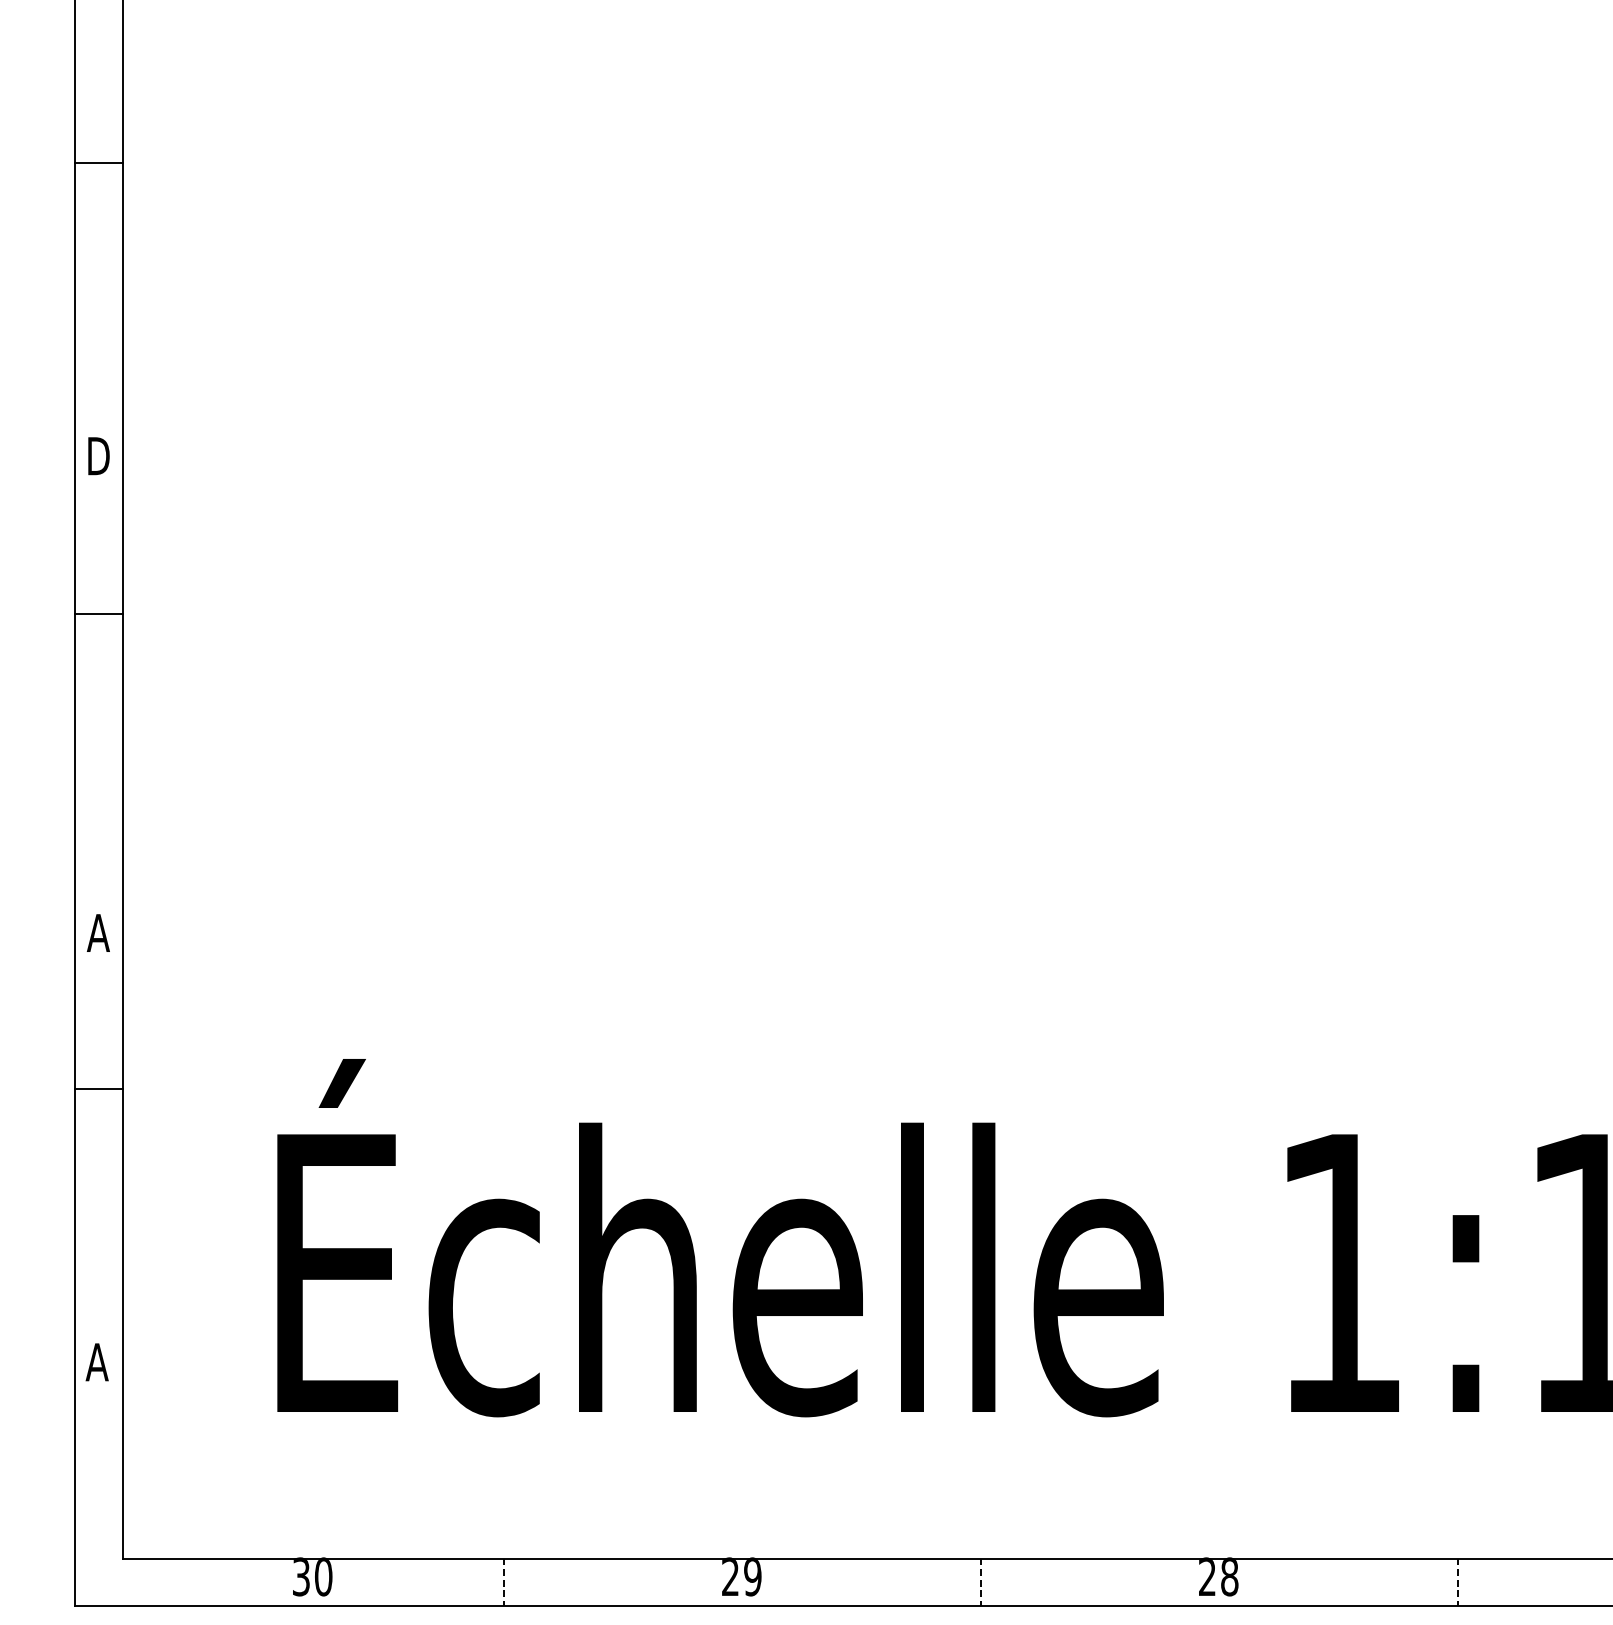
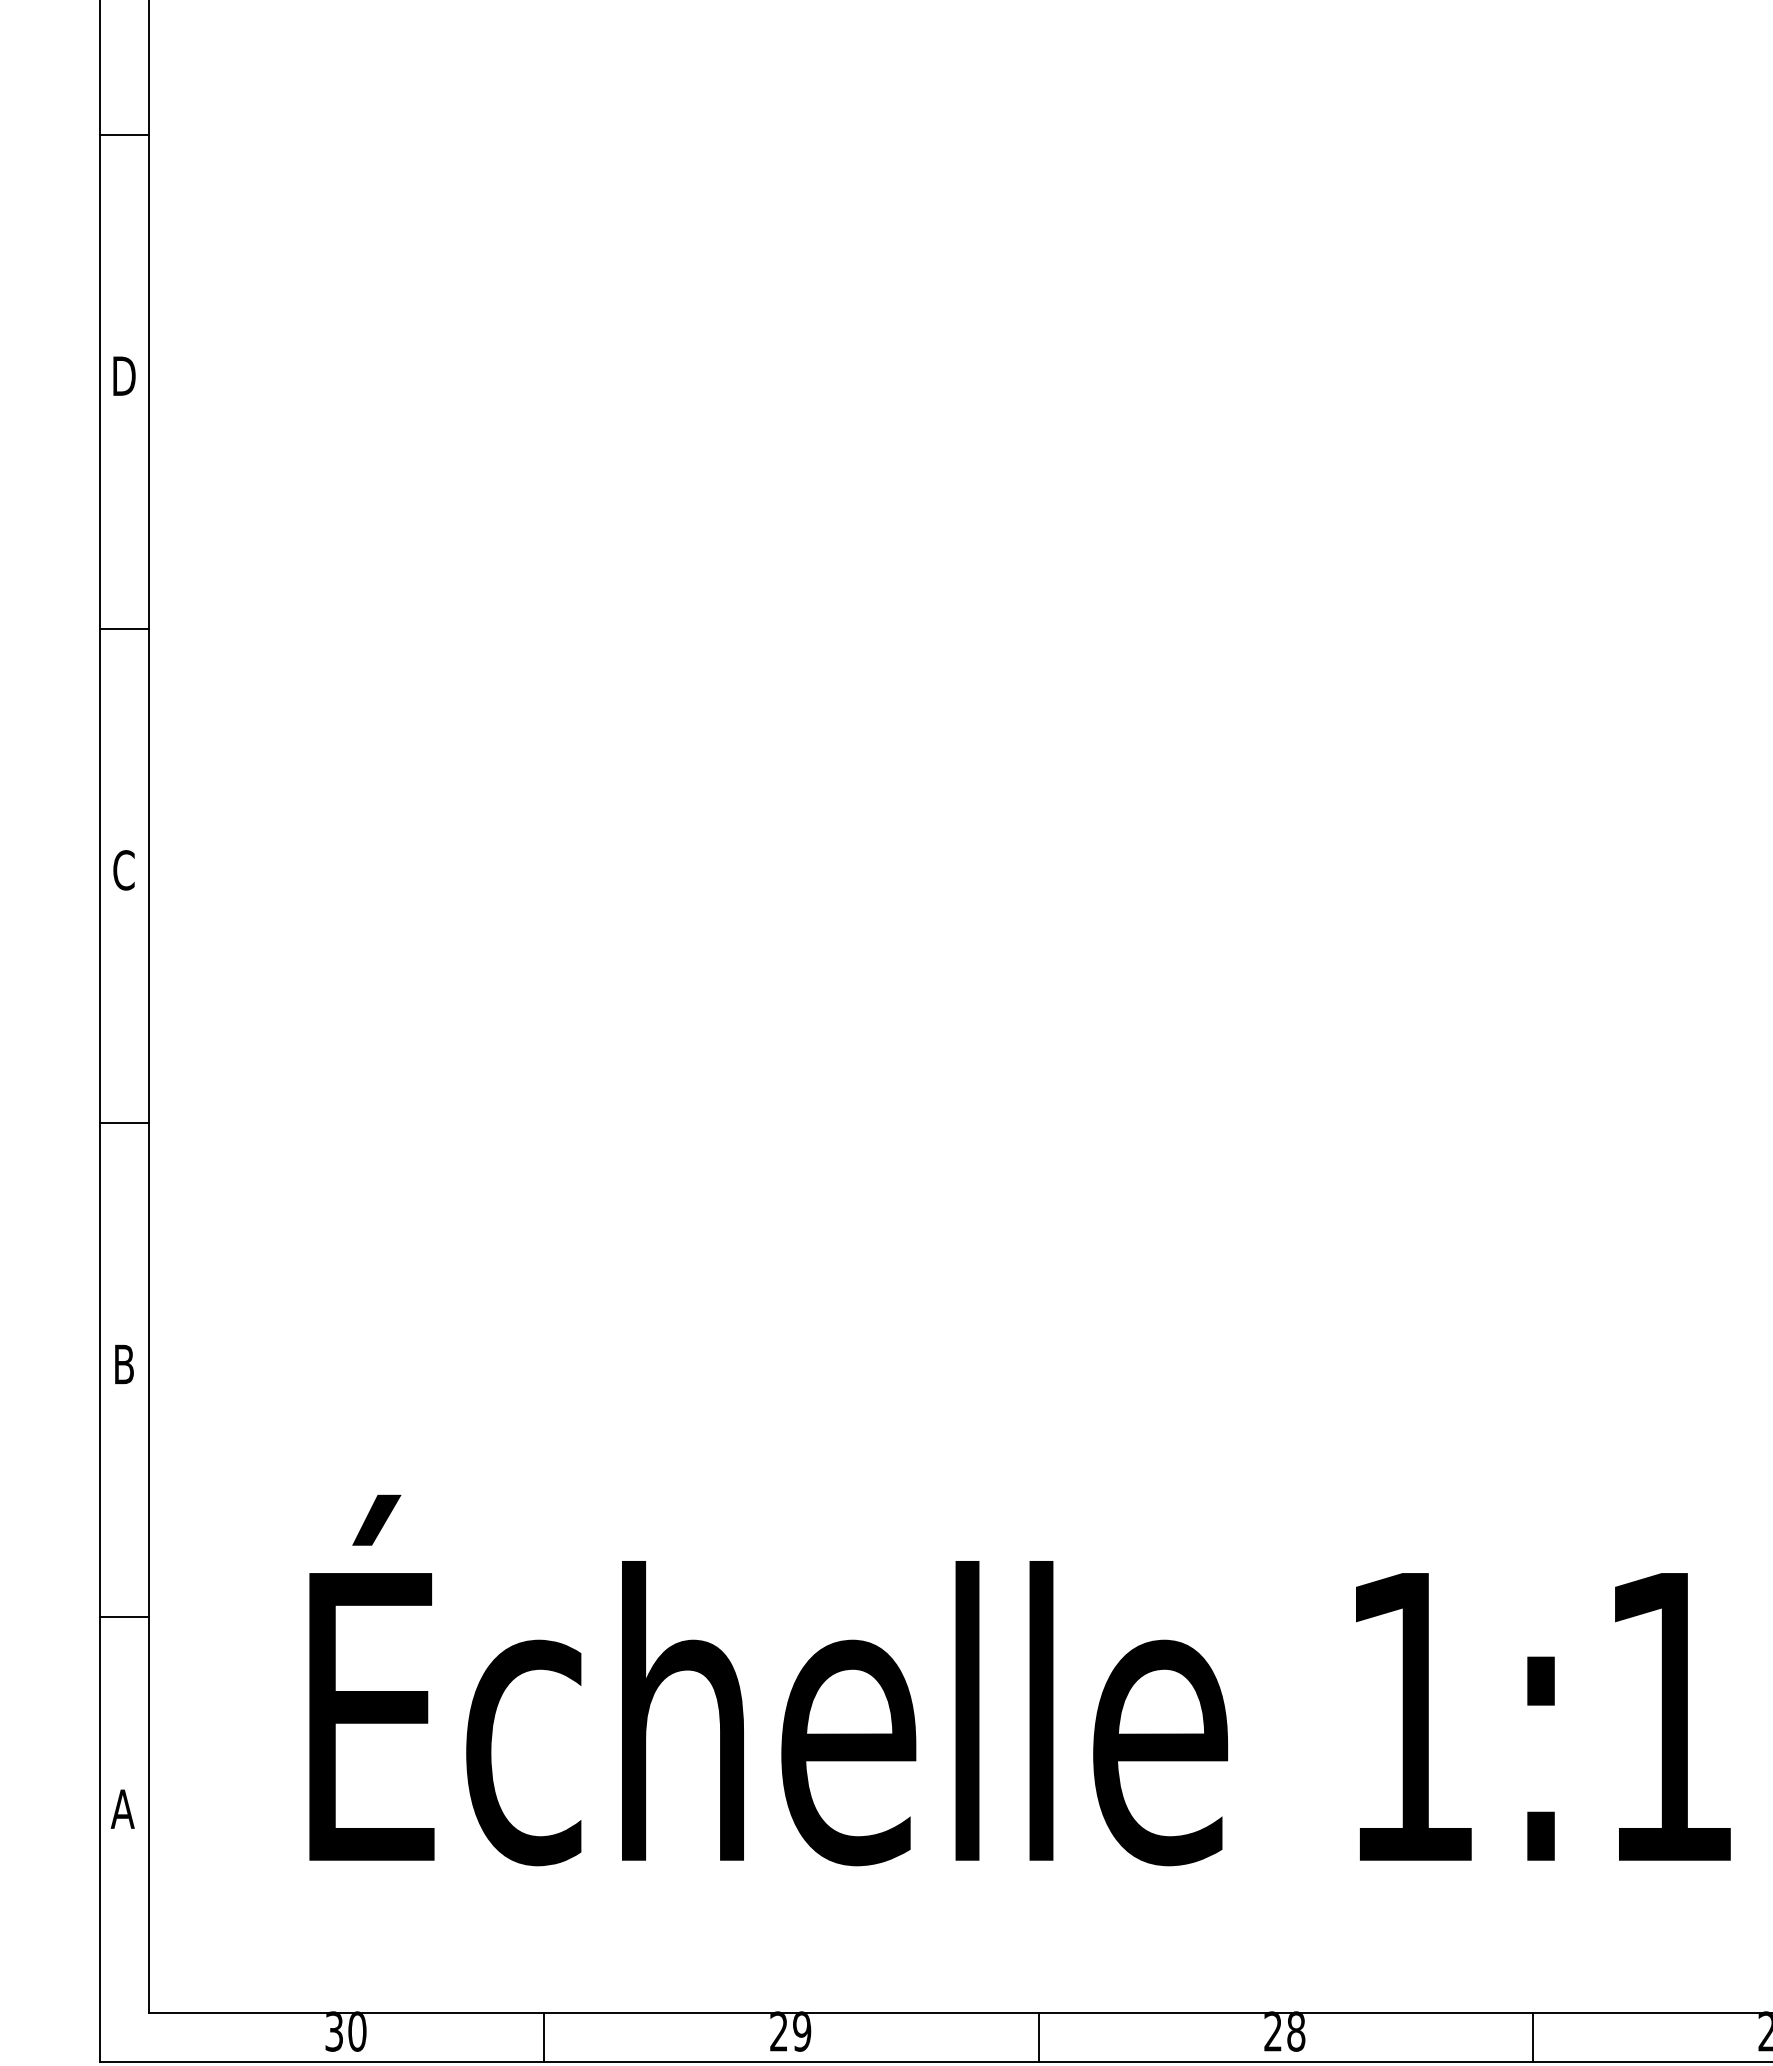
line: (98, 162) -> (124, 628), moved
text: (98, 456) -> (124, 870), D -> C
line: (98, 614) -> (124, 1123), moved
text: (97, 933) -> (123, 1364), A -> B
line: (98, 1089) -> (124, 1617), moved
line: (504, 1582) -> (544, 2037), dashed -> solid
line: (980, 1582) -> (1038, 2037), dashed -> solid
line: (1457, 1582) -> (1532, 2037), dashed -> solid

